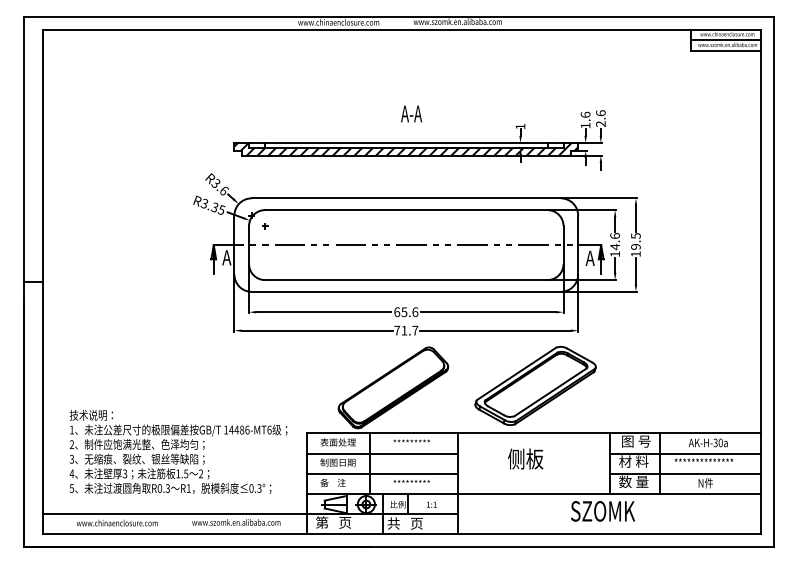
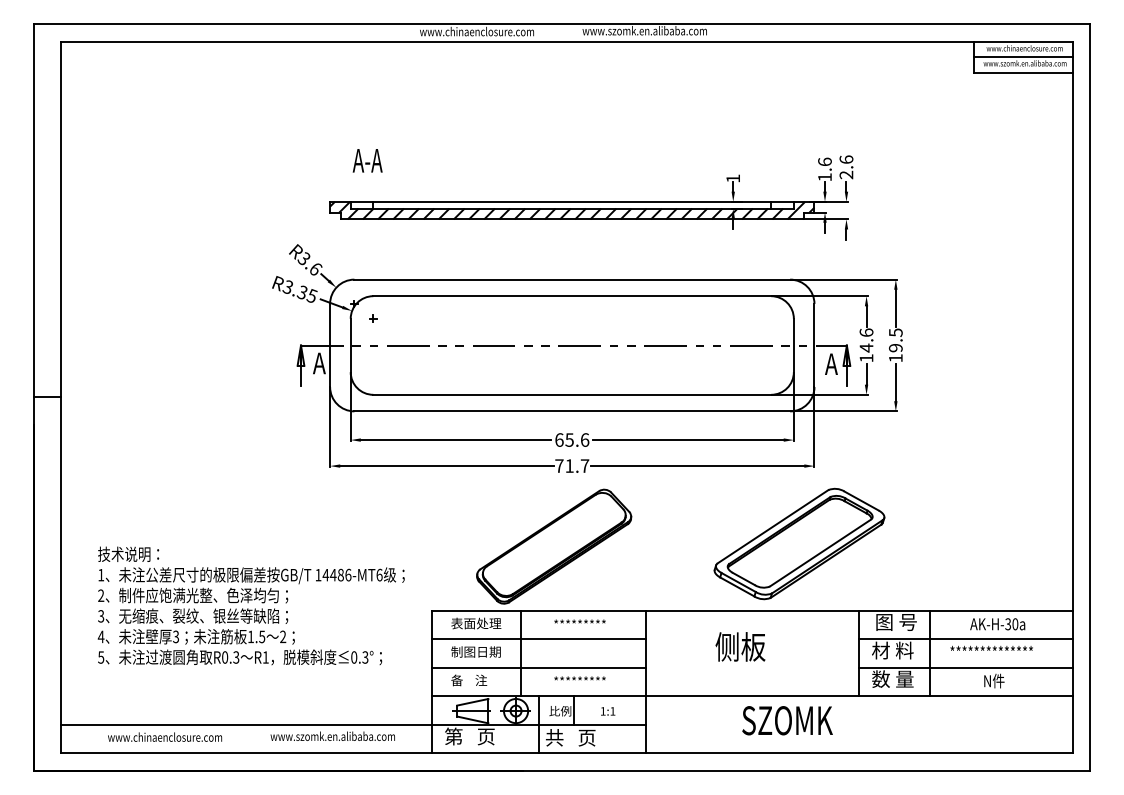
text: (411, 113) -> (367, 160), moved
part: (535, 385) -> (799, 543), moved
text: (177, 451) -> (250, 605), moved
text: (603, 511) -> (787, 720), moved

